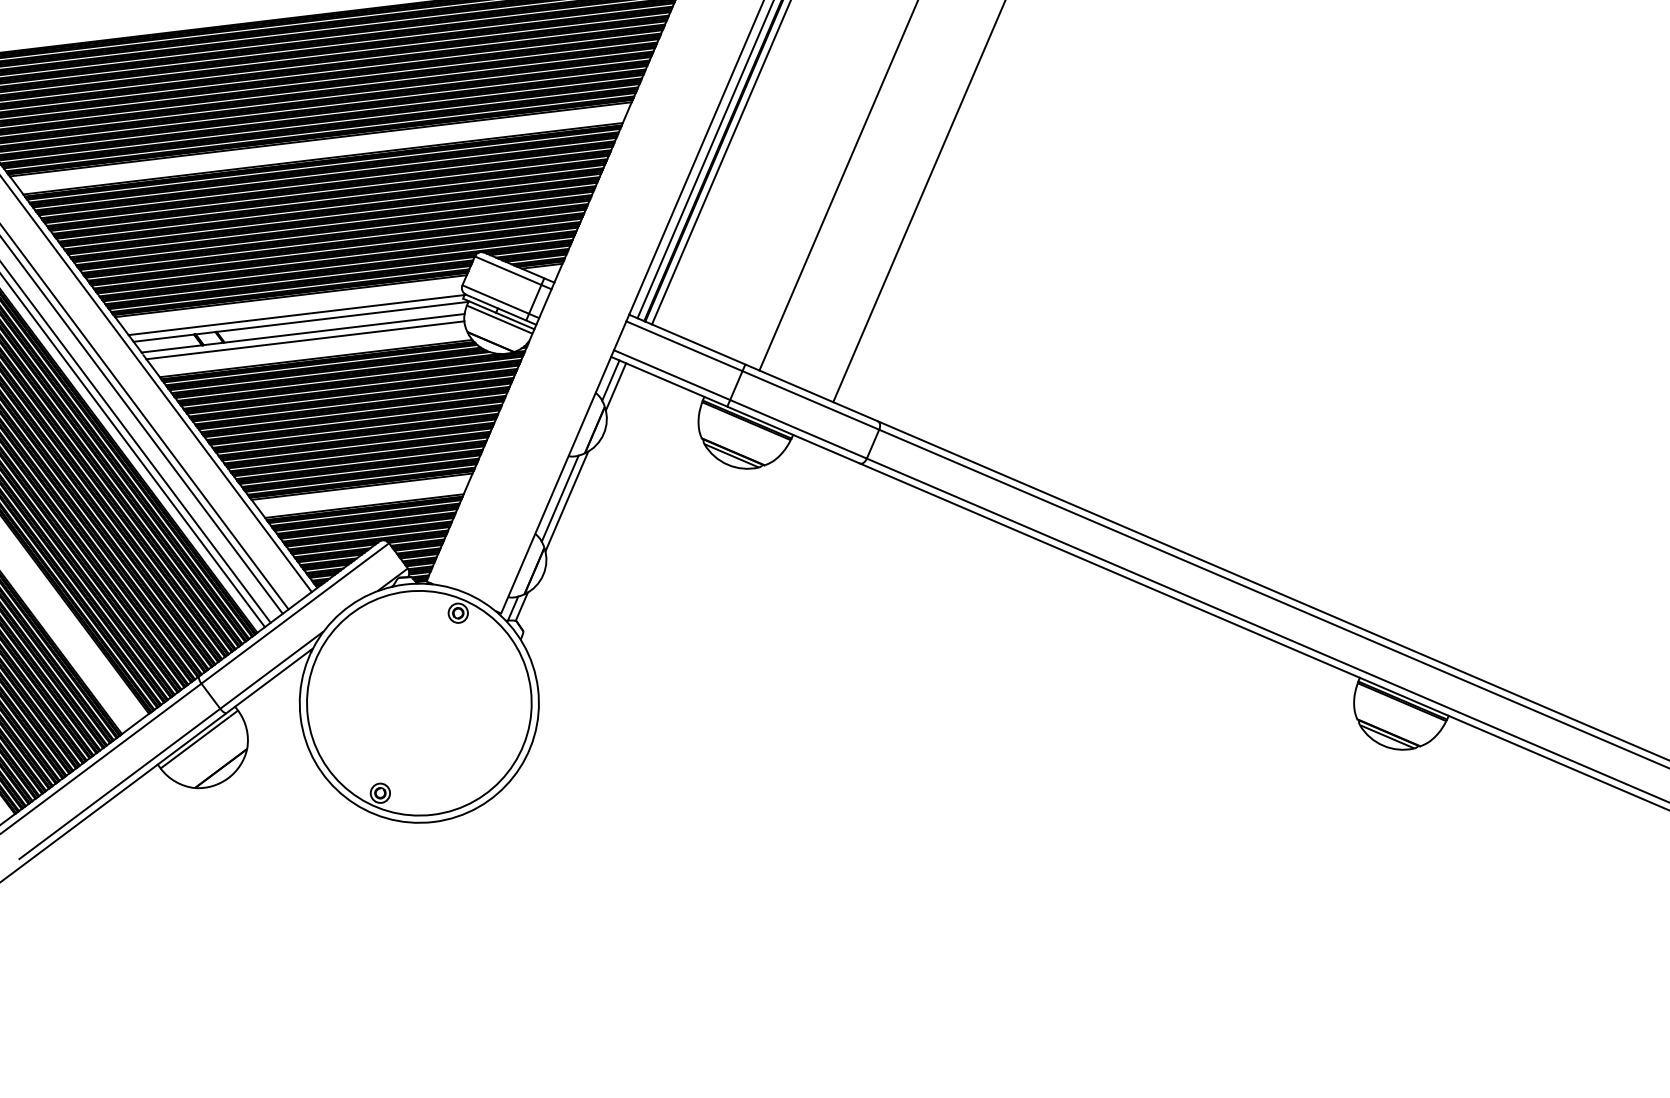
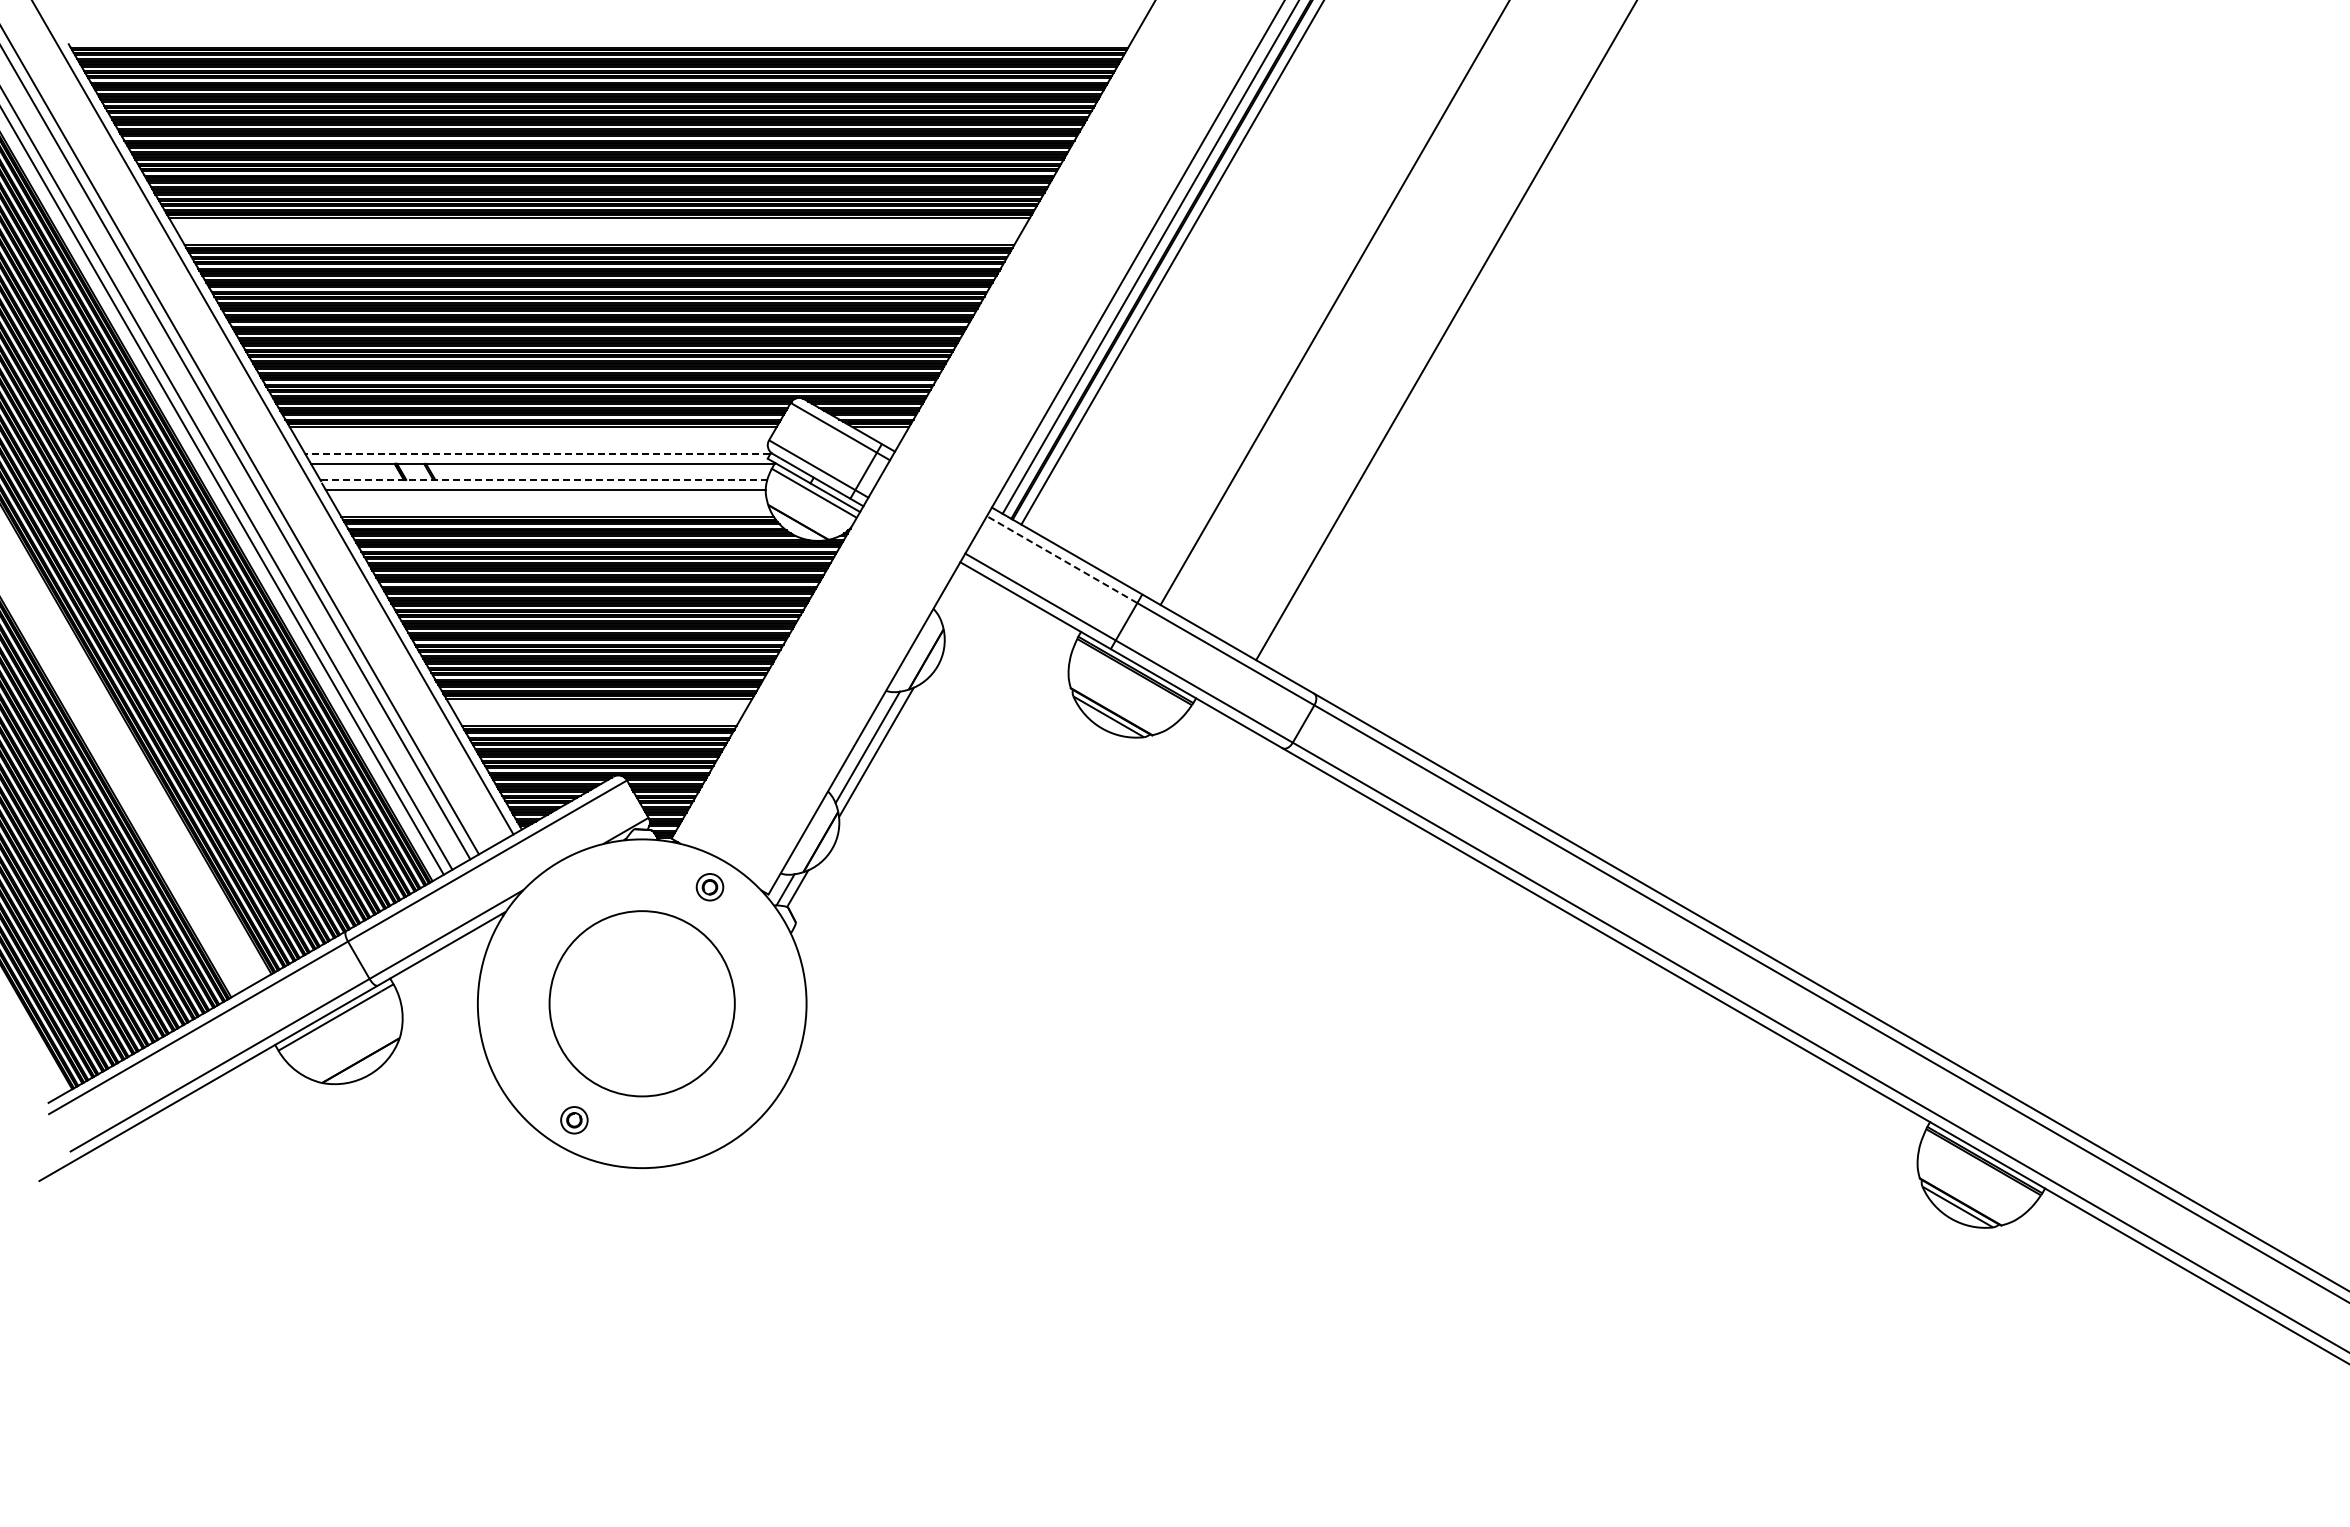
line: (296, 314) -> (537, 453), solid -> dashed
line: (302, 333) -> (543, 479), solid -> dashed
line: (684, 346) -> (1062, 559), solid -> dashed
line: (611, 380) -> (956, 594), removed
line: (615, 386) -> (961, 603), removed
circle: (418, 703) -> (641, 1003), size x0.6

